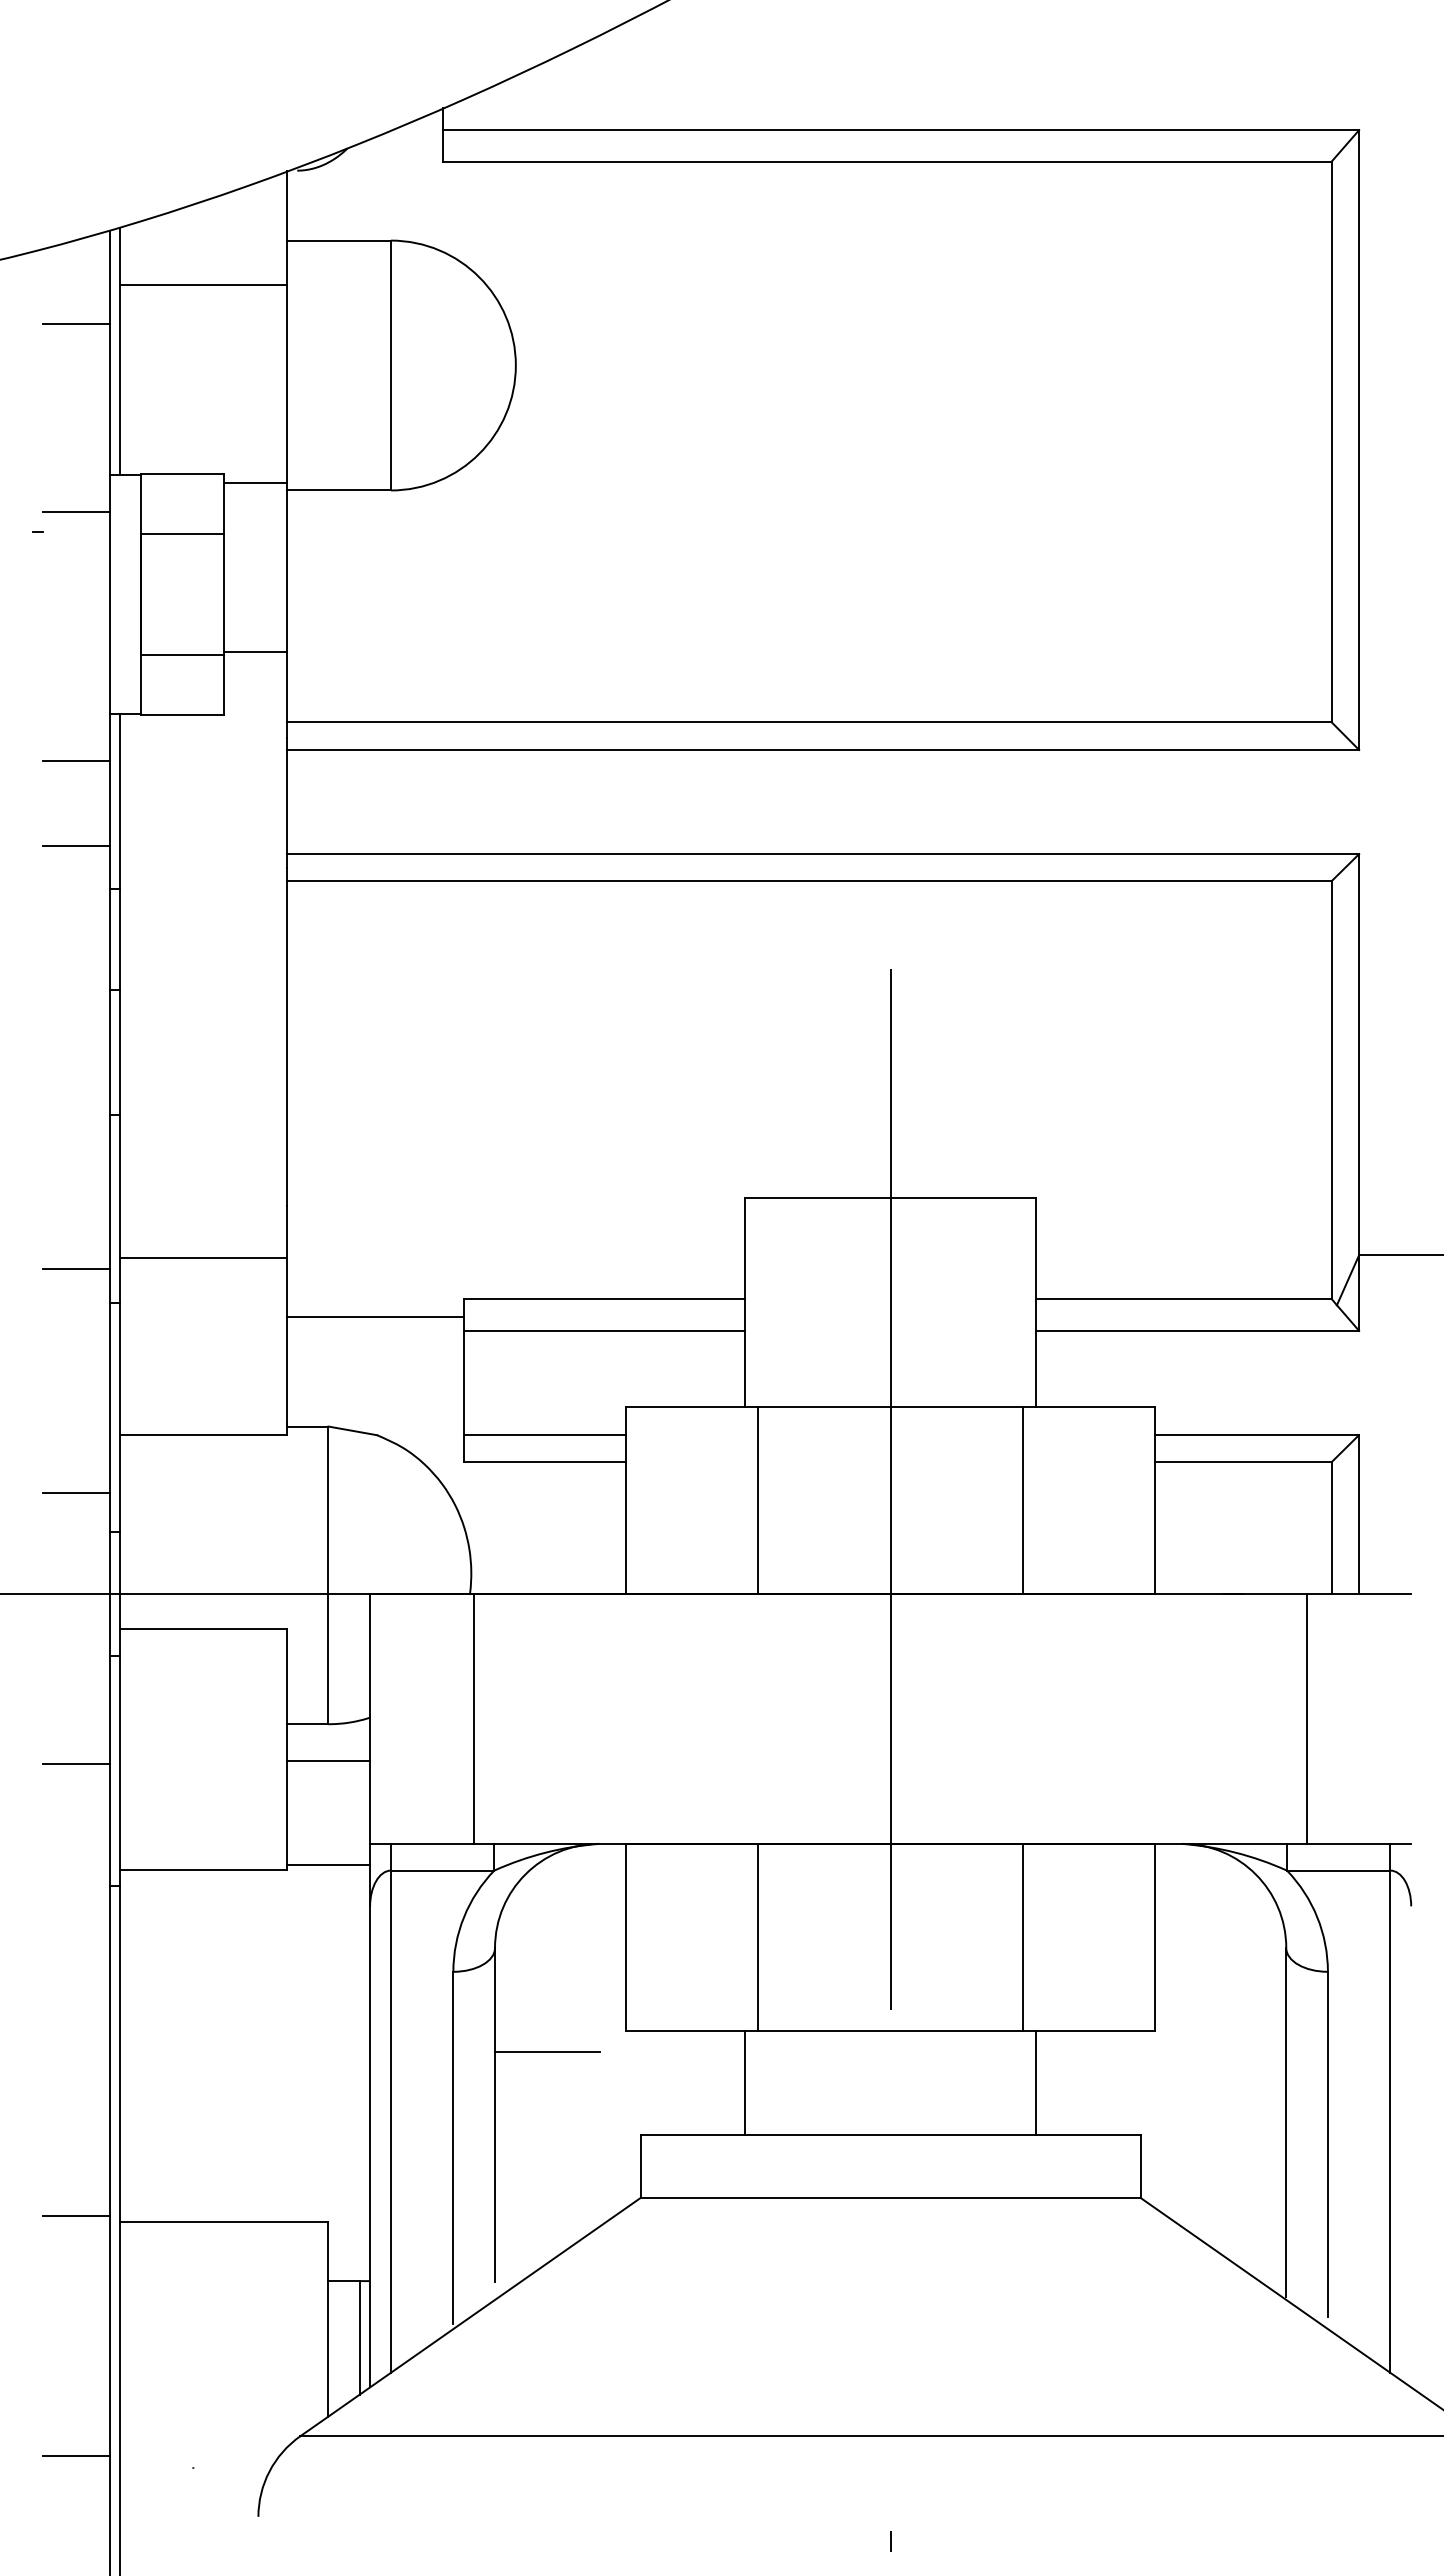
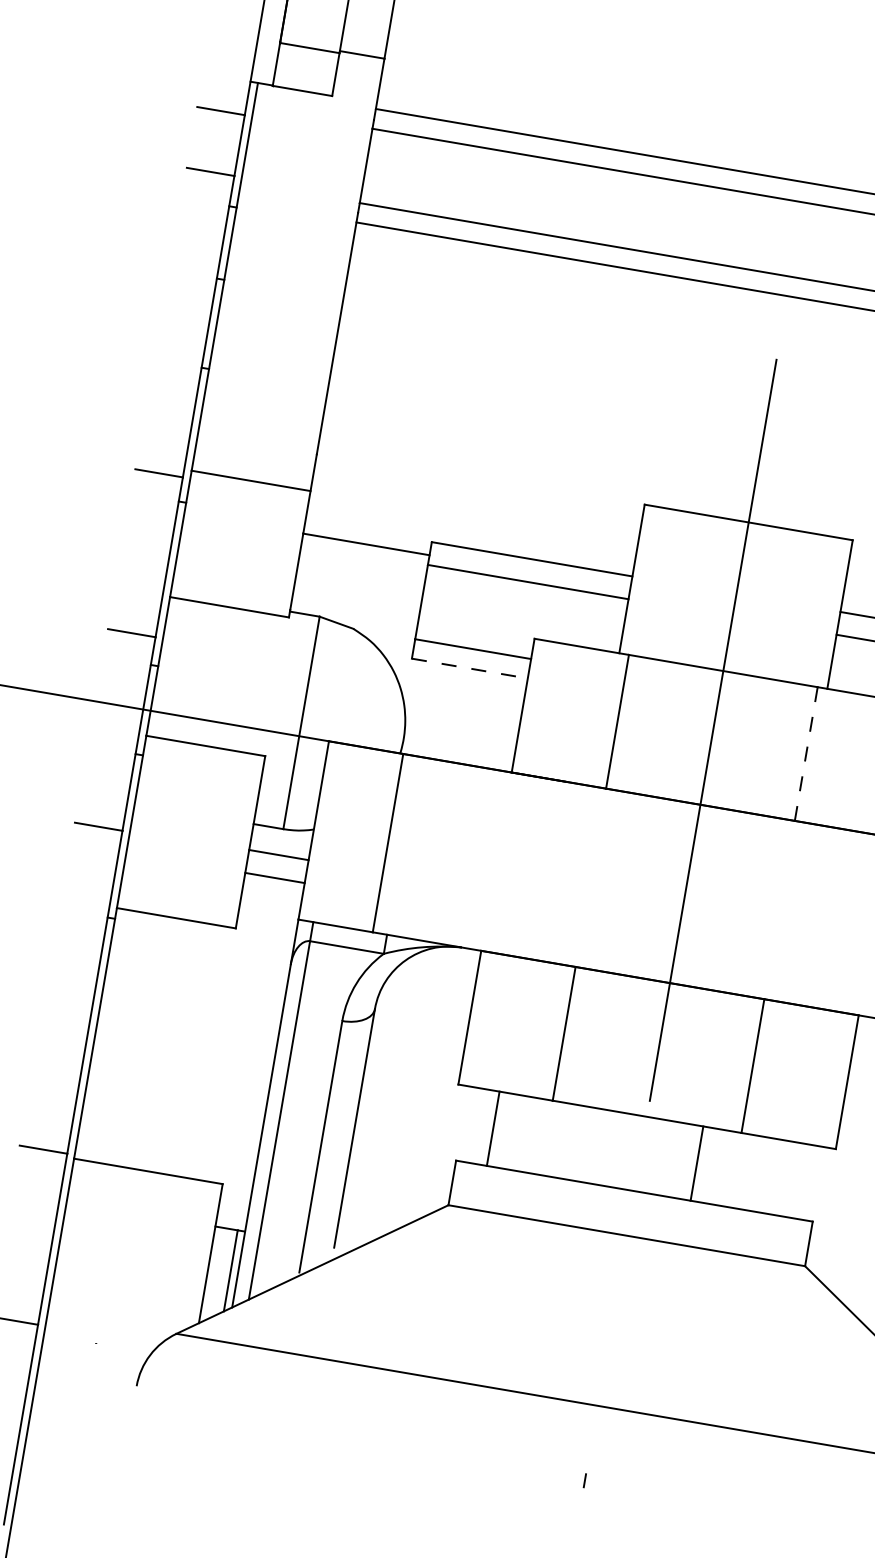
line: (545, 1462) -> (470, 668), solid -> dashed
line: (1022, 1500) -> (805, 754), solid -> dashed
line: (328, 1864) -> (275, 877), moved
line: (547, 2052) -> (399, 1090), removed
line: (744, 2083) -> (492, 1128), moved
line: (1036, 2083) -> (697, 1163), moved

